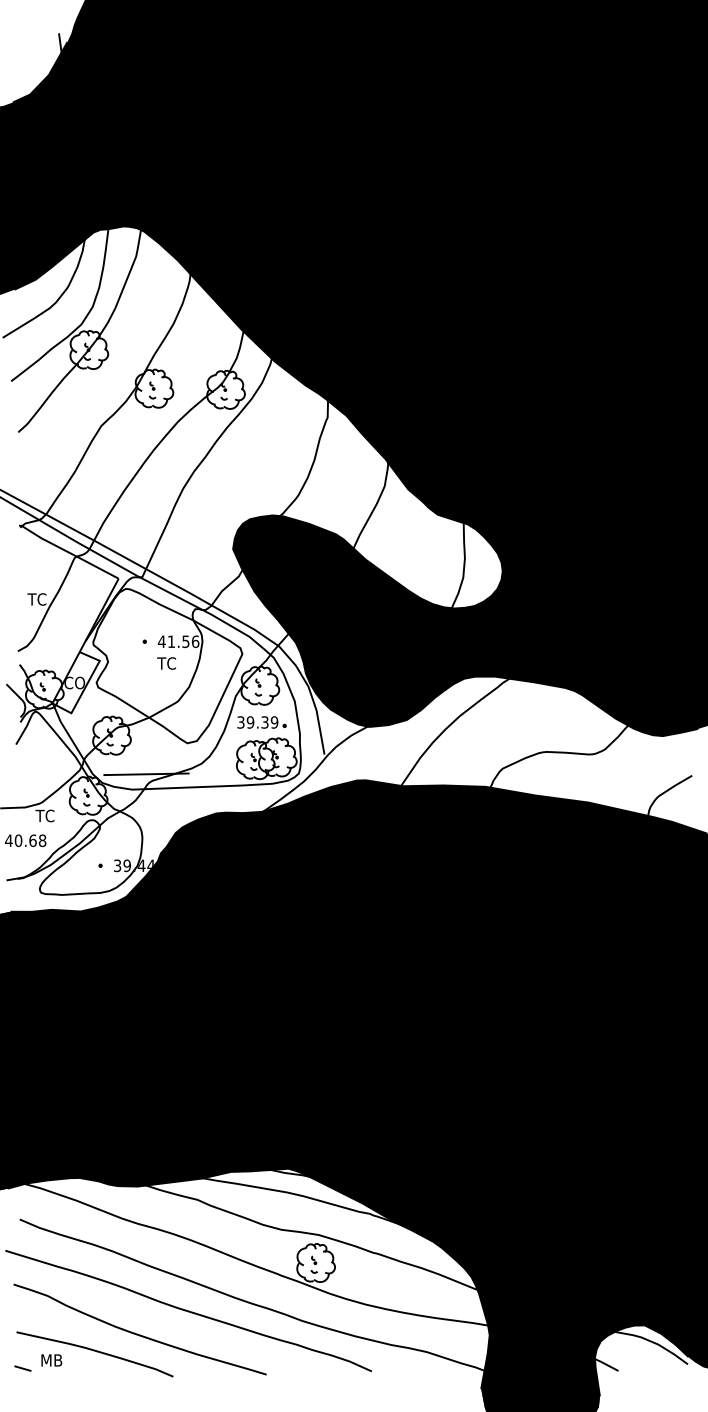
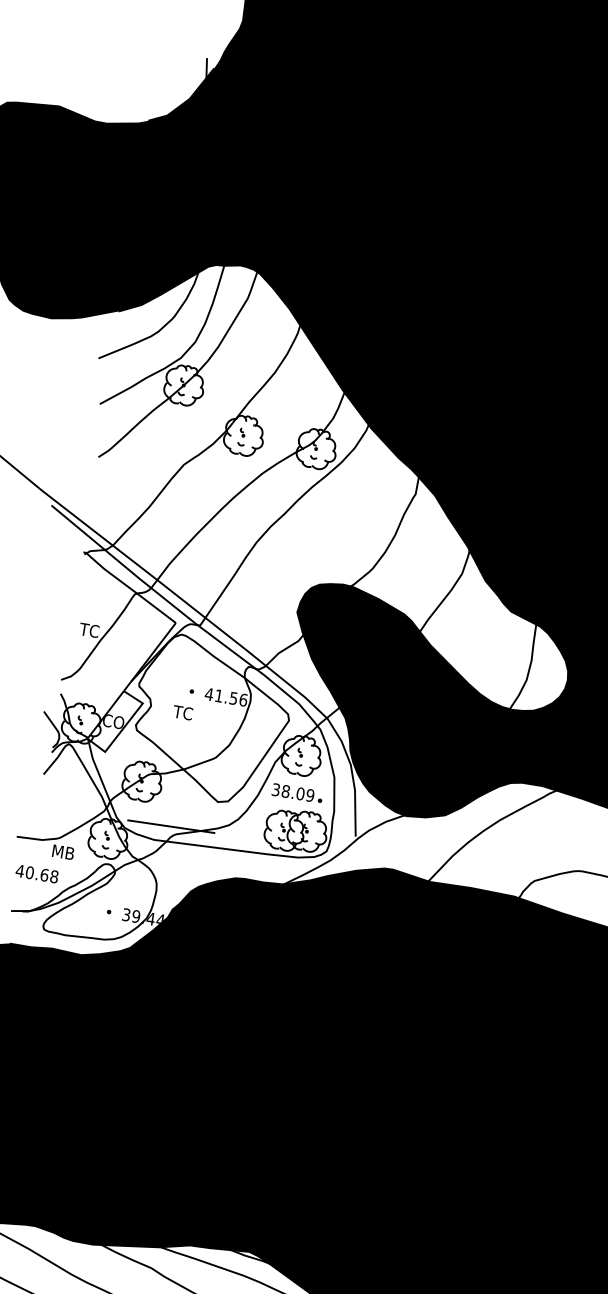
text: (166, 663) -> (182, 712), moved
text: (257, 722) -> (292, 792), 39.39 -> 38.09
text: (46, 815) -> (62, 851), TC -> MB

